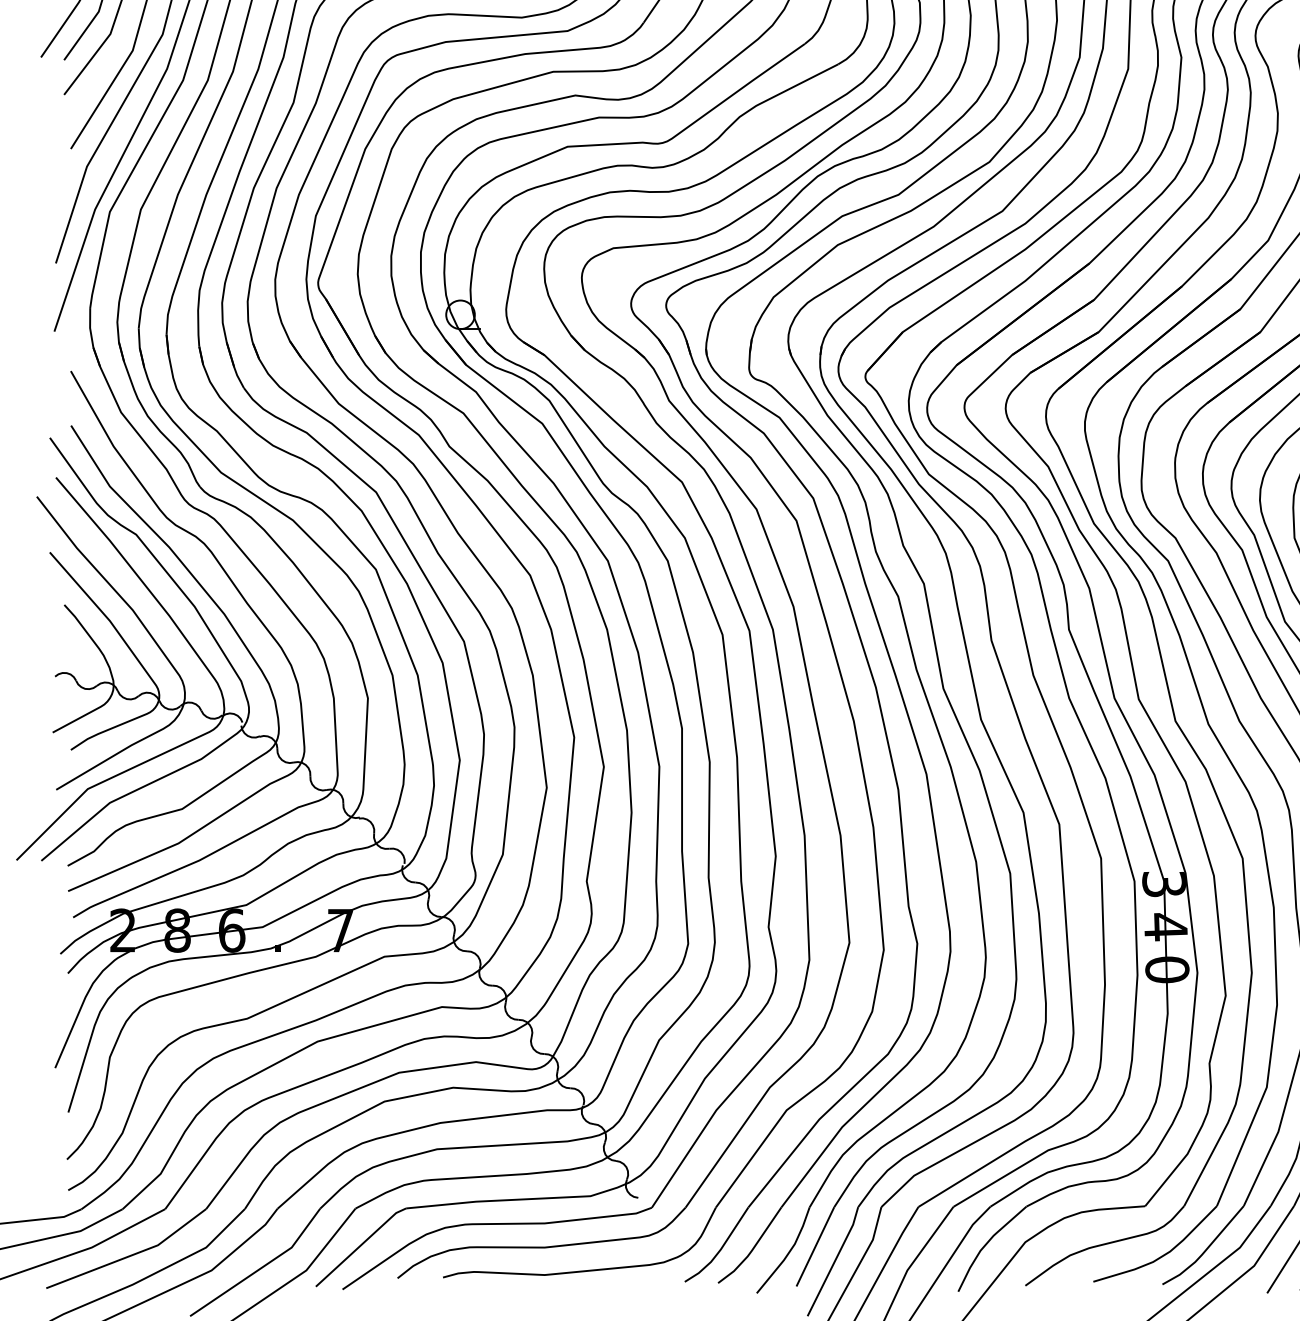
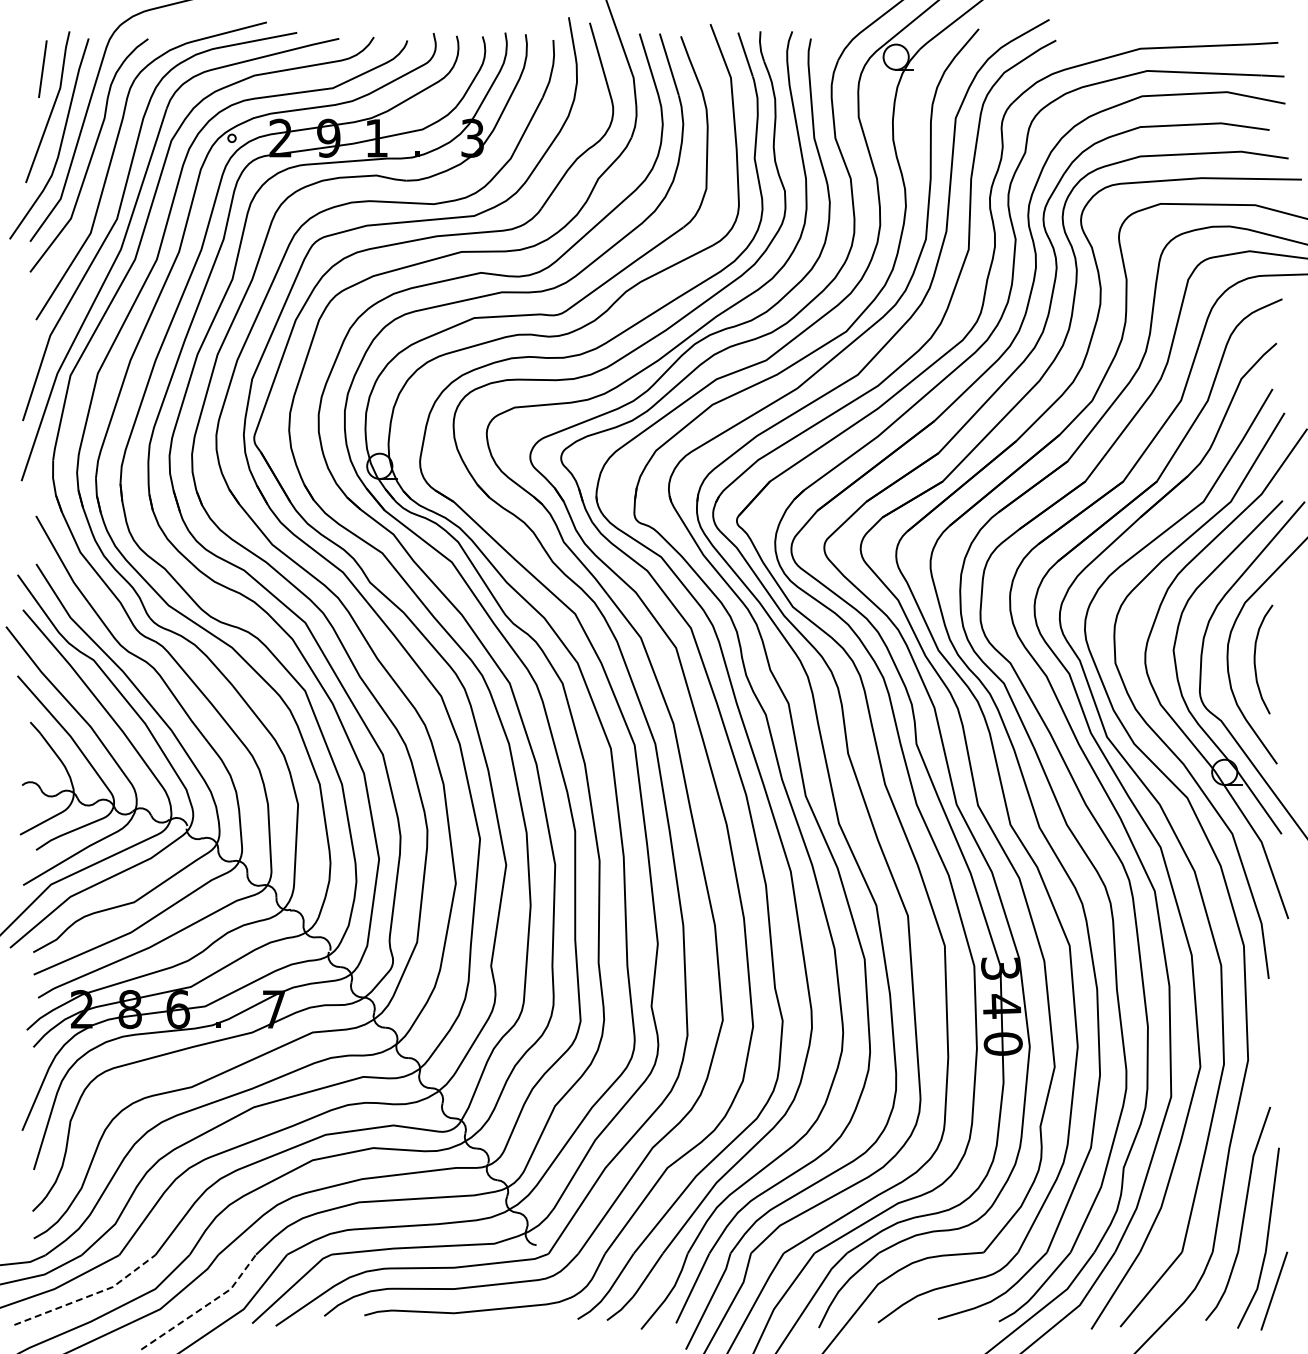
line: (131, 1254) -> (89, 1295), solid -> dashed
line: (261, 1267) -> (204, 1306), solid -> dashed

